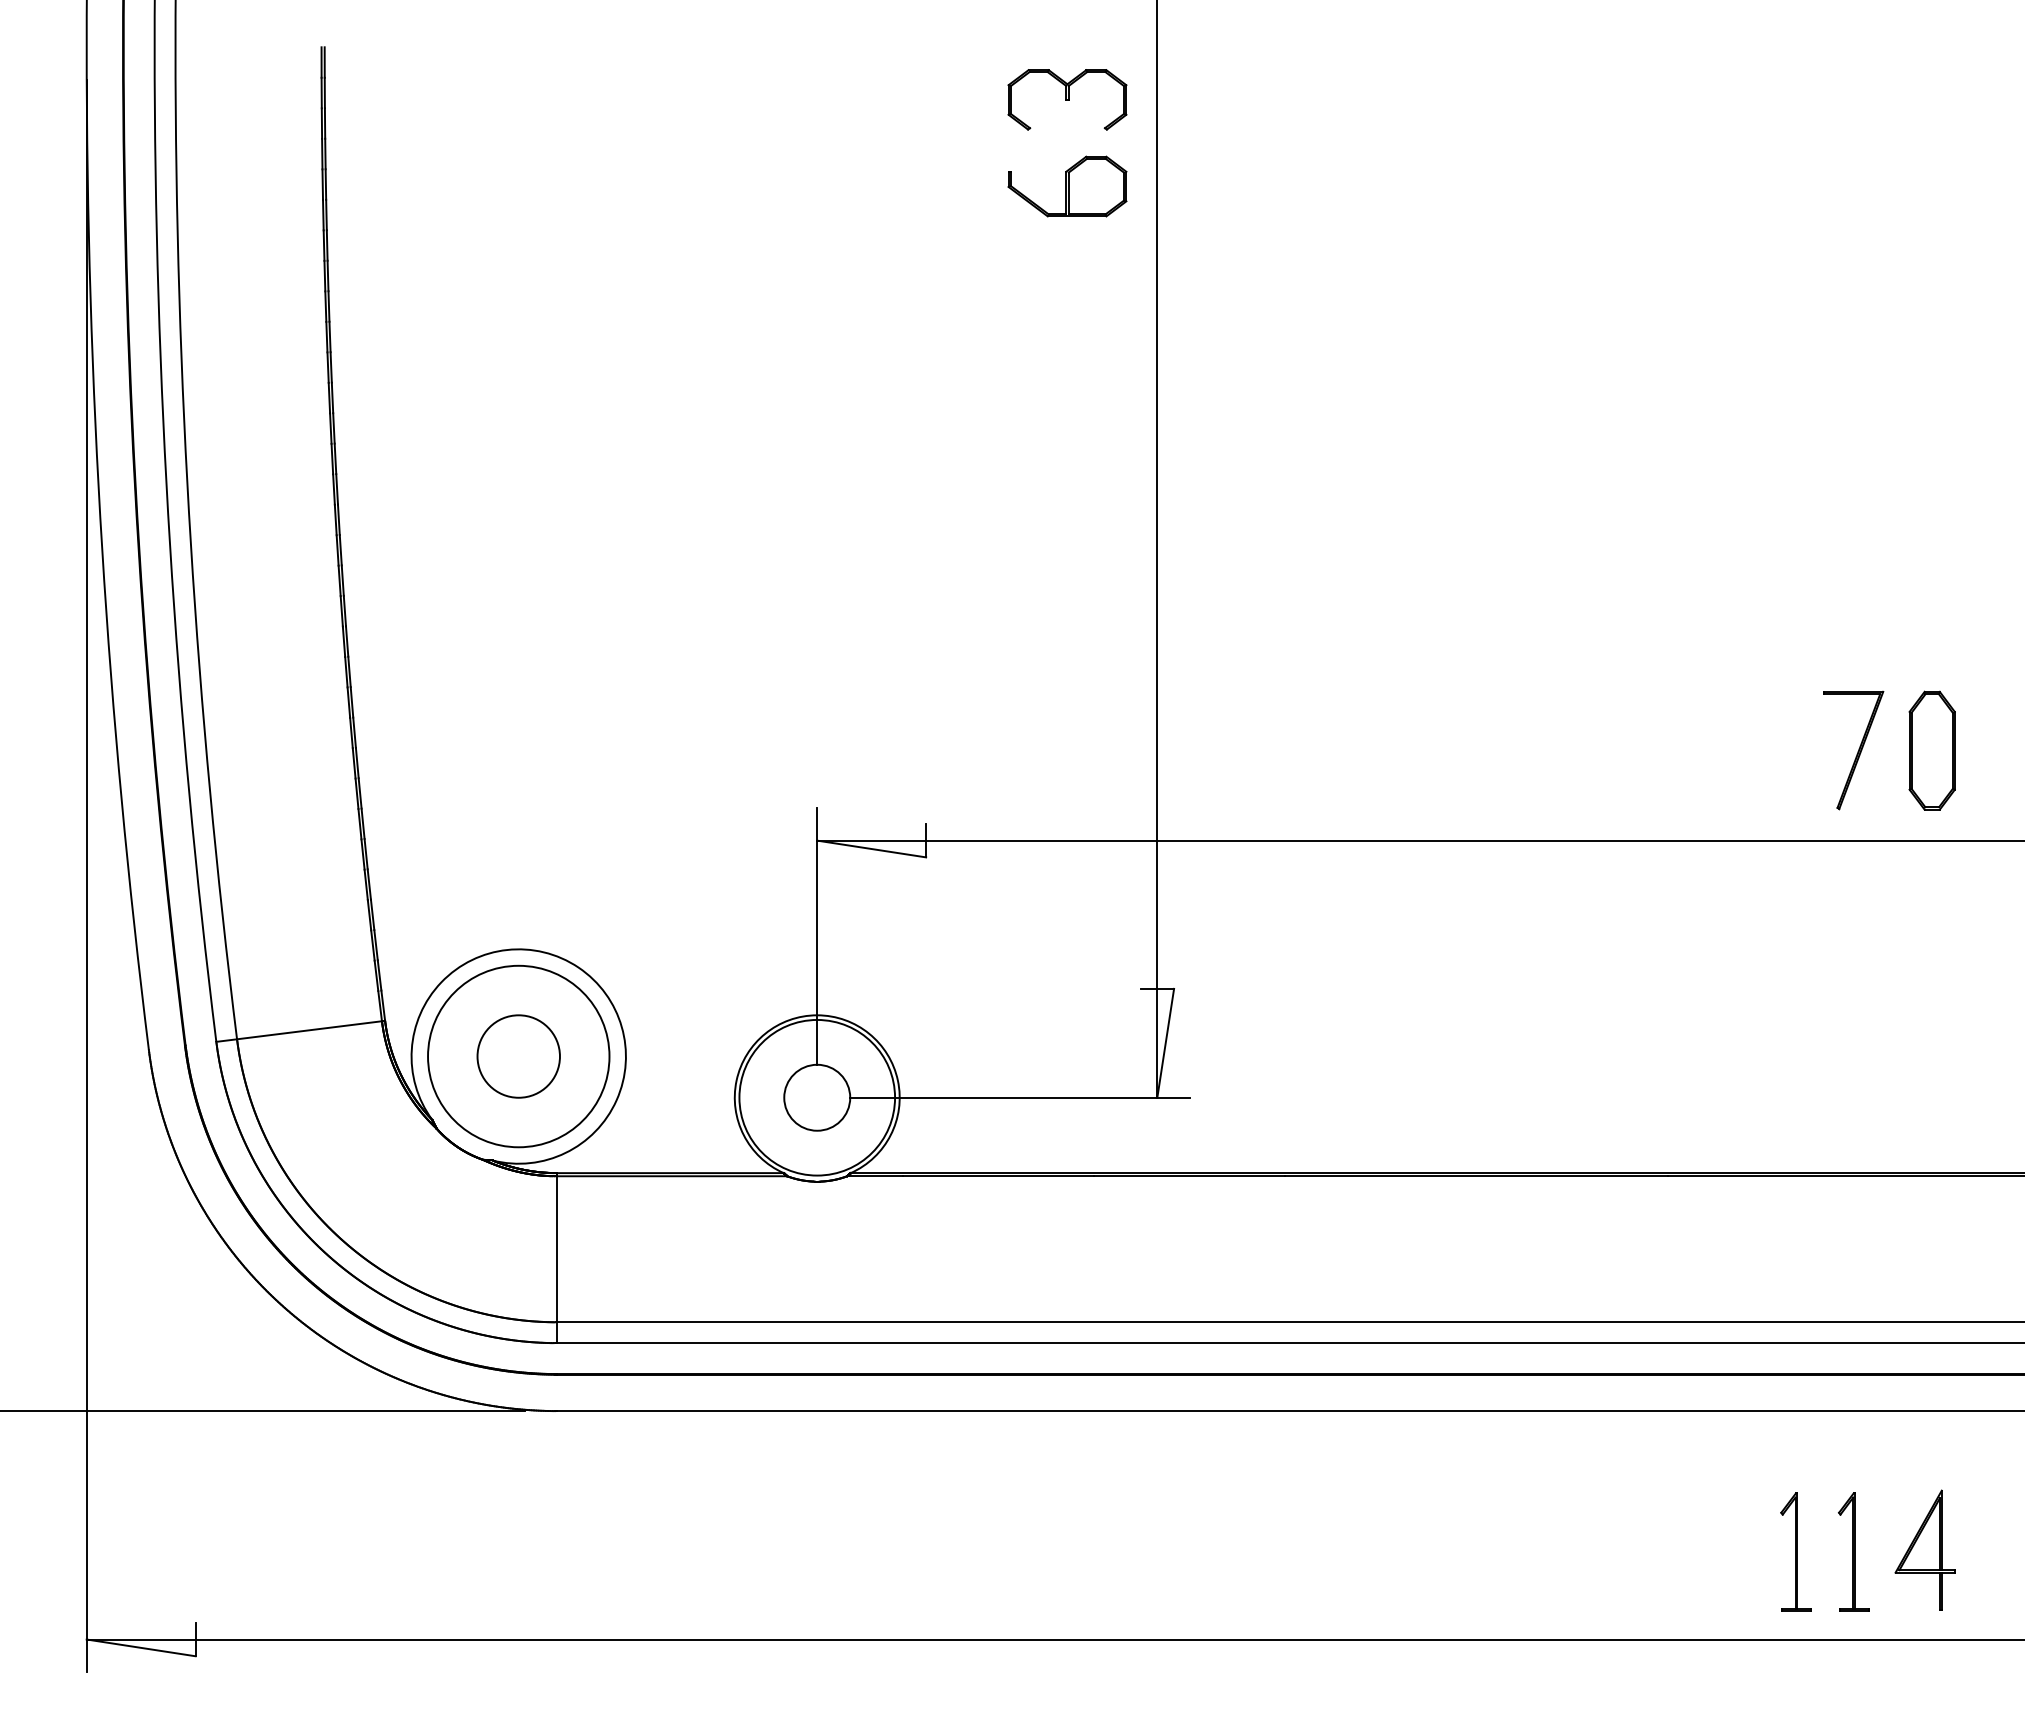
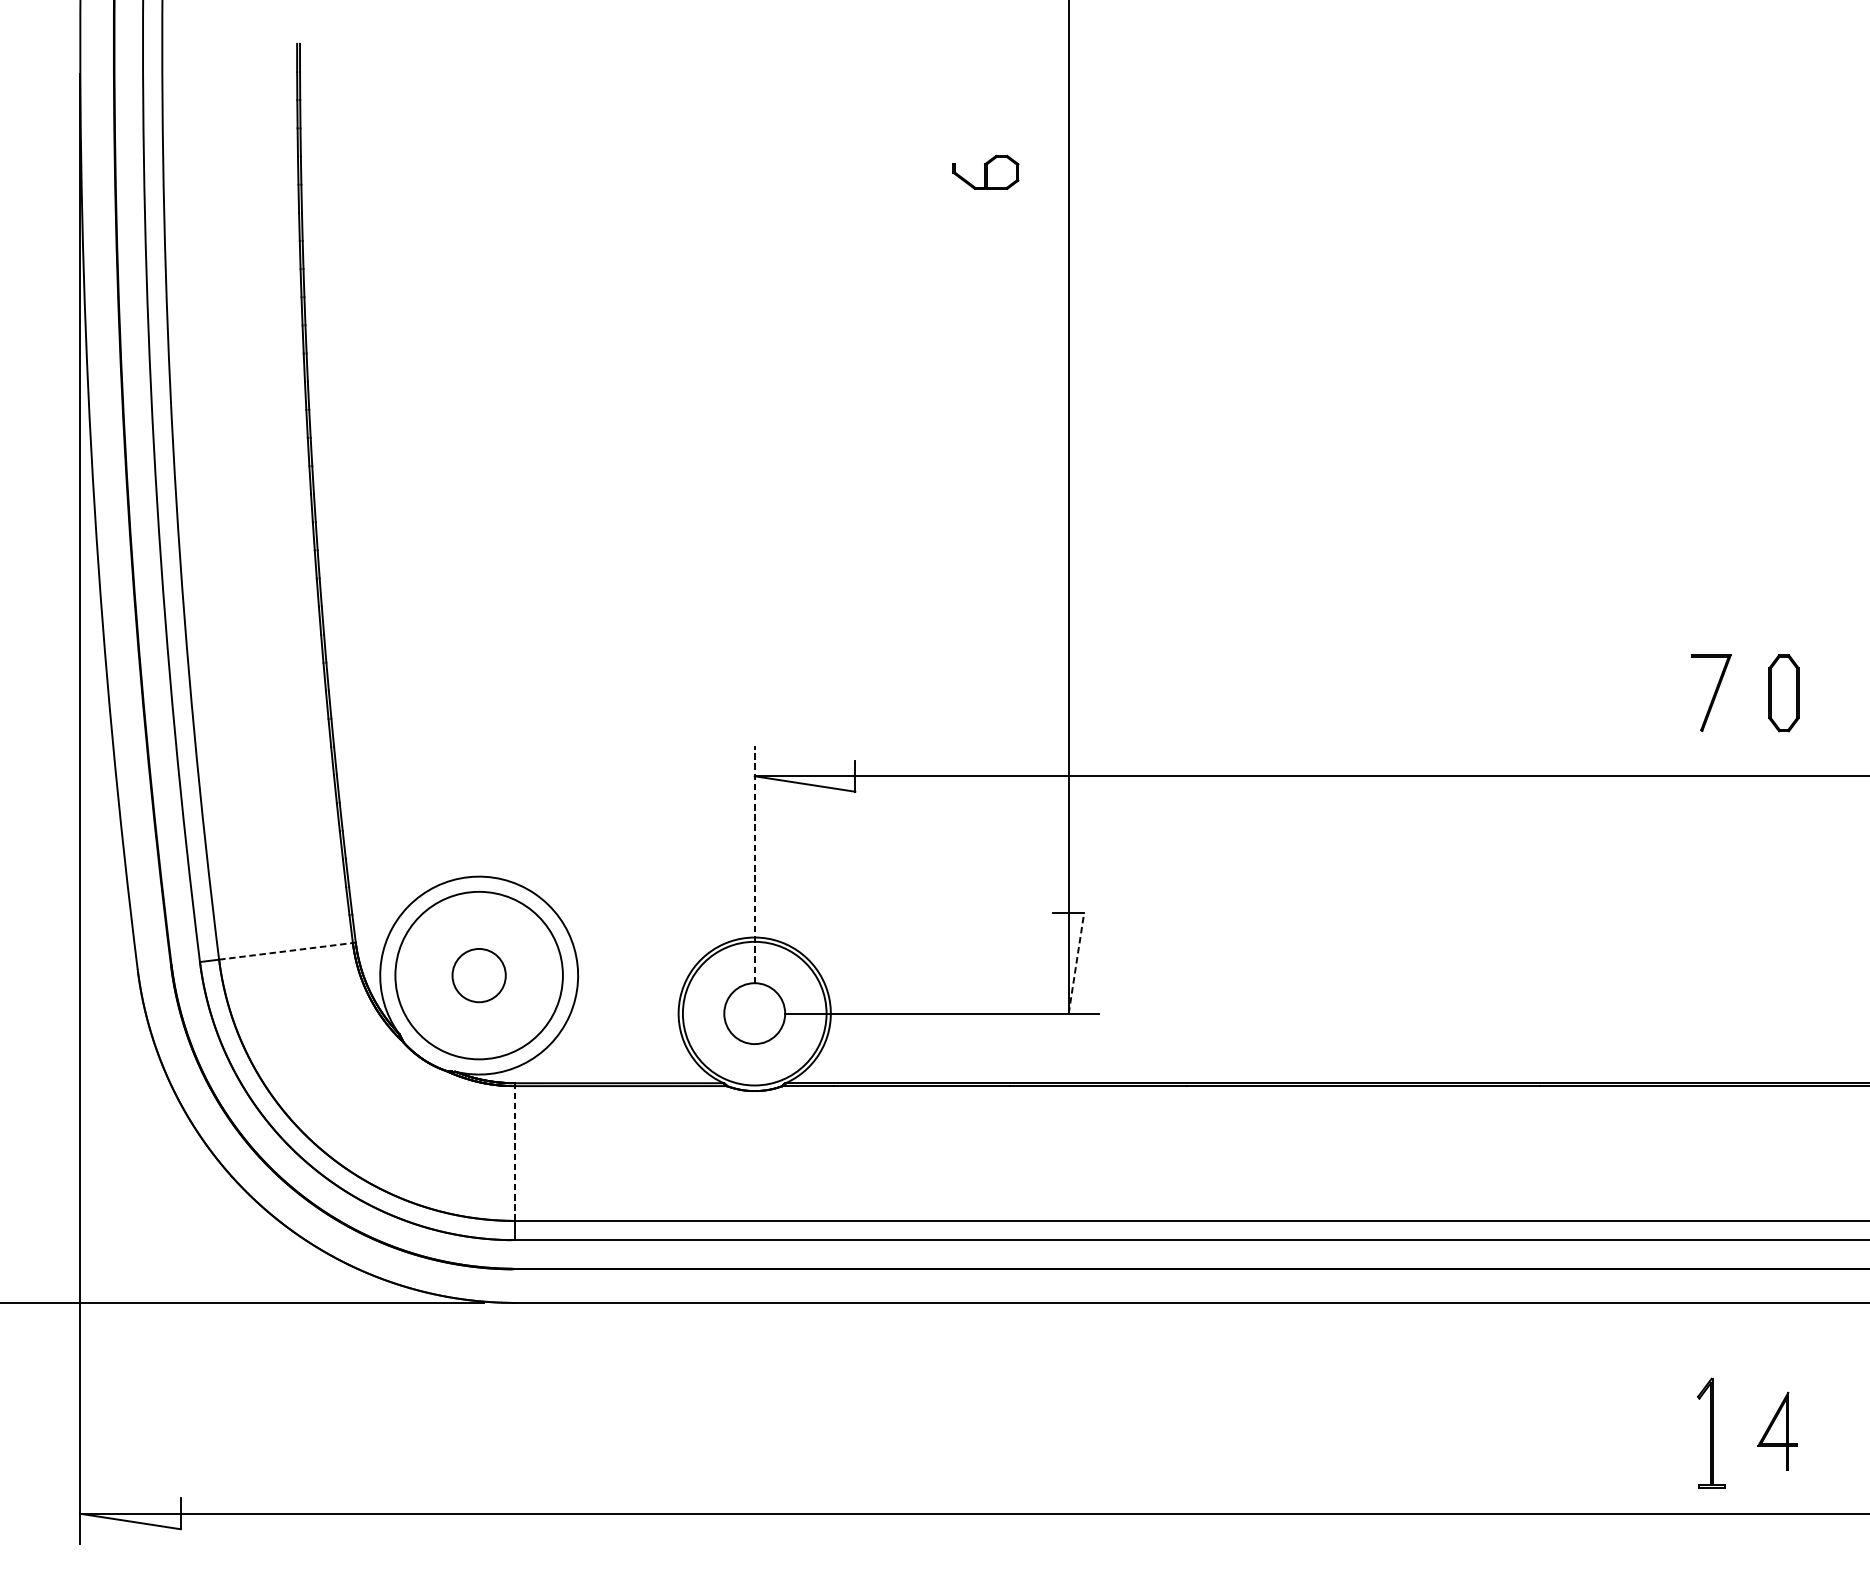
part: (1067, 99) -> (985, 92), removed
part: (1067, 186) -> (985, 172), size x0.6
part: (1853, 750) -> (1711, 693), size x0.7
part: (1931, 750) -> (1783, 693), size x0.7
line: (817, 936) -> (754, 864), solid -> dashed
line: (310, 1030) -> (286, 951), solid -> dashed
line: (1165, 1042) -> (1076, 962), solid -> dashed
circle: (518, 1056) -> (478, 975), size x0.7
line: (557, 1248) -> (514, 1152), solid -> dashed
part: (1924, 1549) -> (1776, 1430), size x0.7
part: (1795, 1551) -> (1657, 1432), removed

